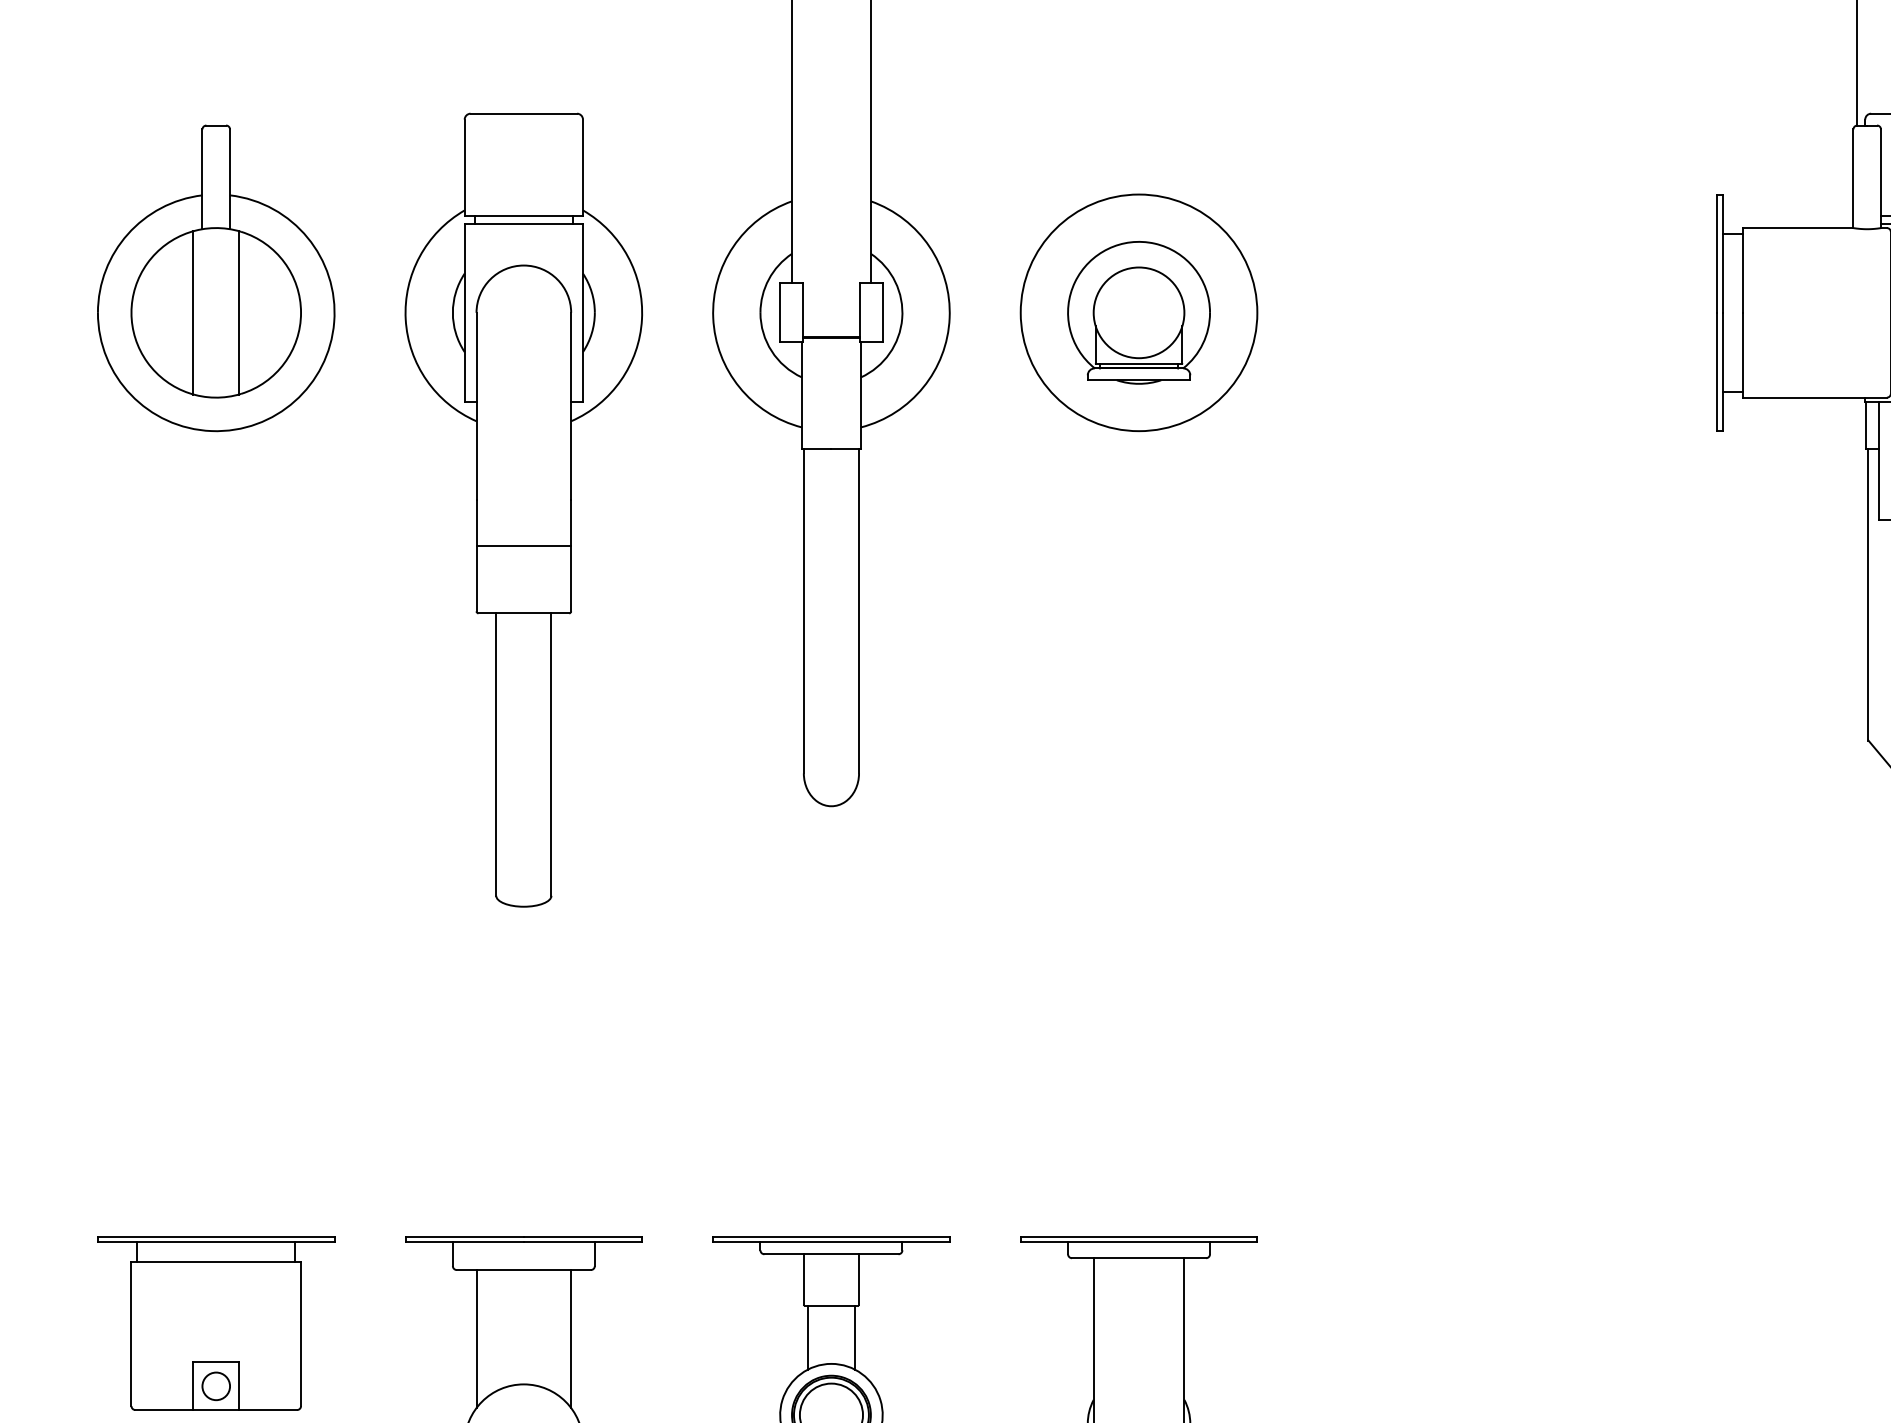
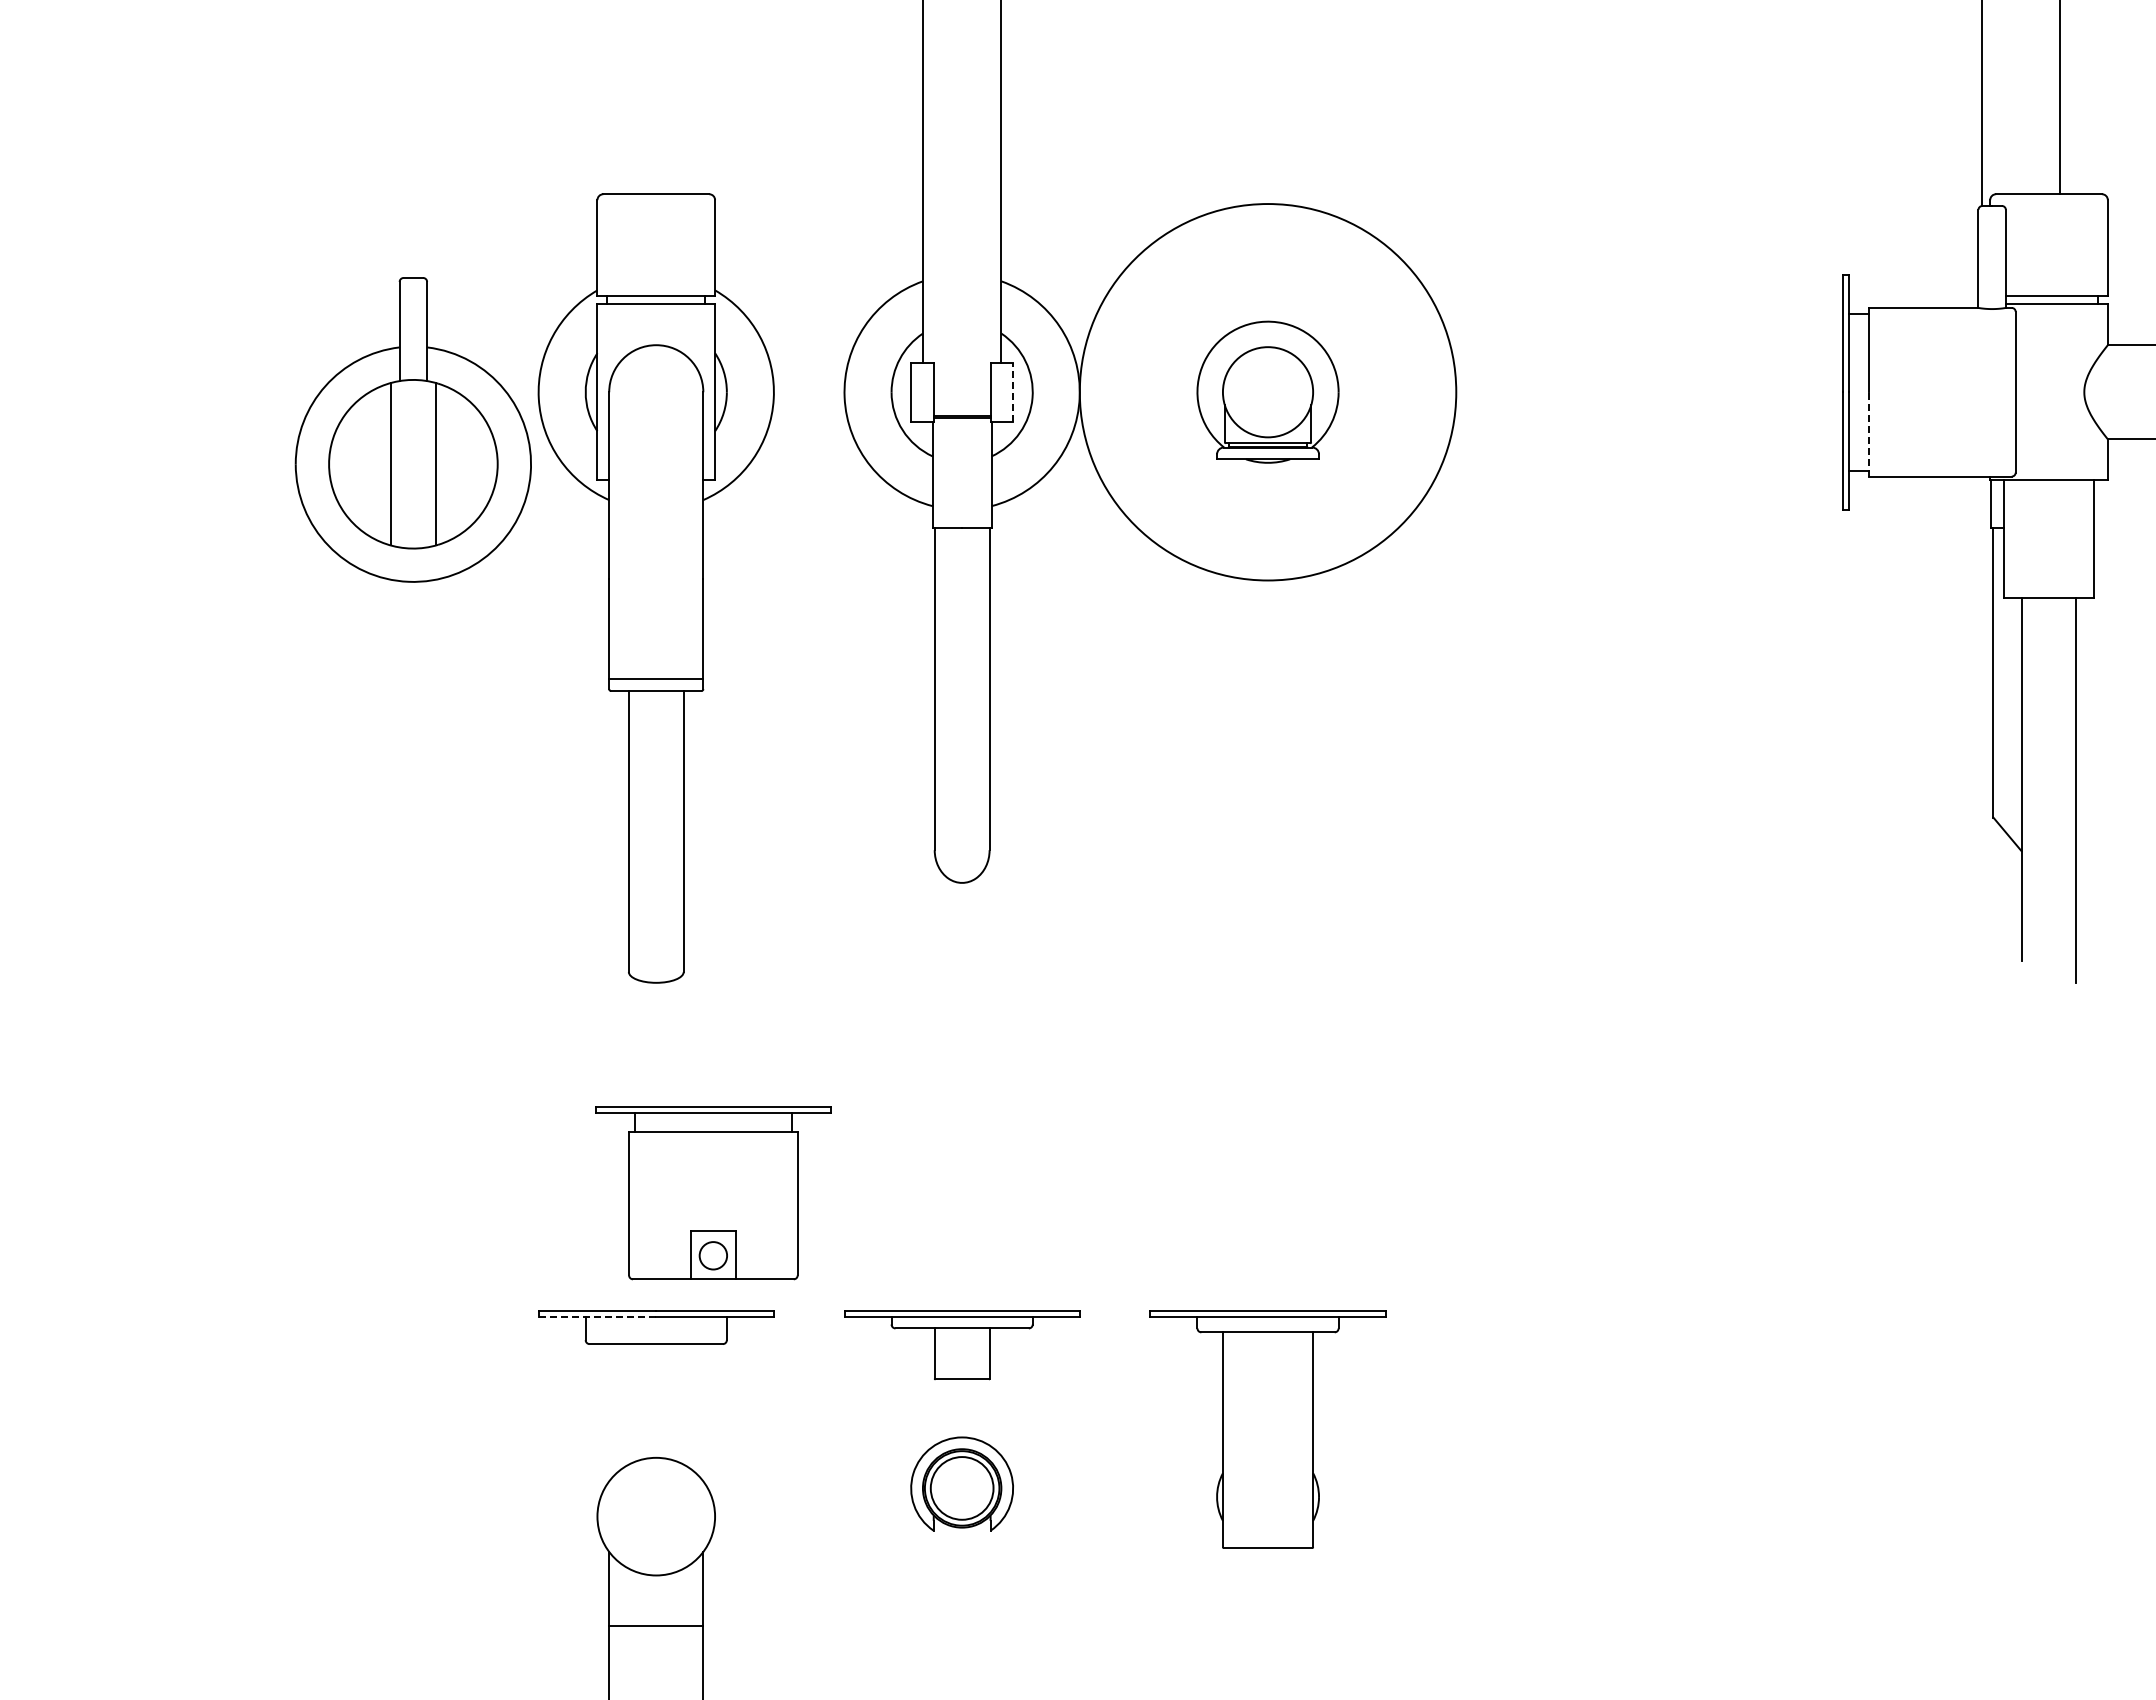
part: (215, 277) -> (412, 429), moved
line: (883, 312) -> (1013, 391), solid -> dashed
circle: (1138, 312) -> (1267, 391), size x1.6
line: (1742, 354) -> (1868, 433), solid -> dashed
line: (524, 545) -> (656, 678), moved
line: (464, 1242) -> (597, 1316), solid -> dashed
part: (216, 1323) -> (713, 1193), moved
line: (807, 1337) -> (938, 1411), removed
line: (854, 1337) -> (985, 1411), removed
line: (476, 1338) -> (609, 1412), removed
line: (571, 1338) -> (703, 1412), removed

